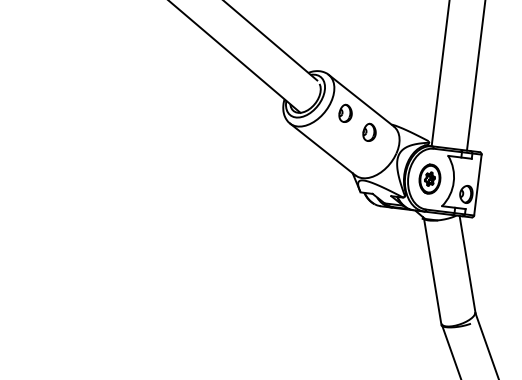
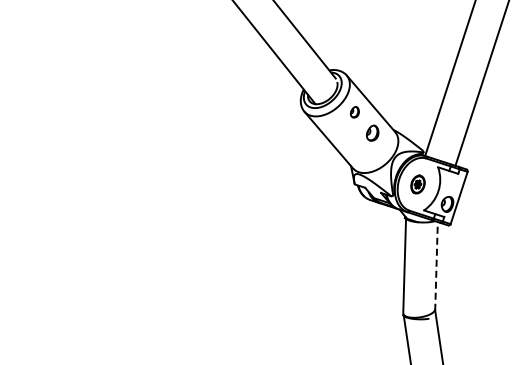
part: (344, 112) -> (354, 111), size x0.7
part: (429, 179) -> (417, 184), size x0.7
line: (467, 263) -> (436, 265), solid -> dashed

